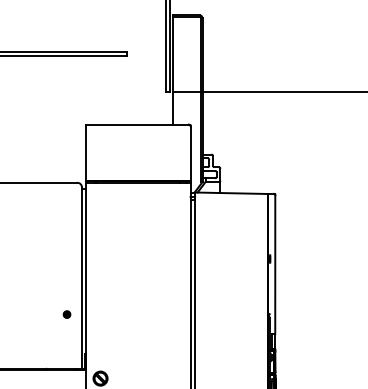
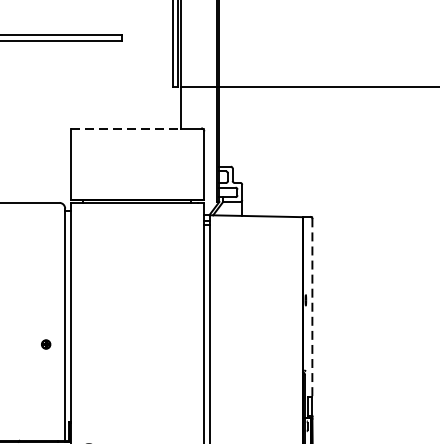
line: (130, 124) -> (127, 128), solid -> dashed
line: (275, 264) -> (312, 307), solid -> dashed
part: (66, 314) -> (45, 344), moved

